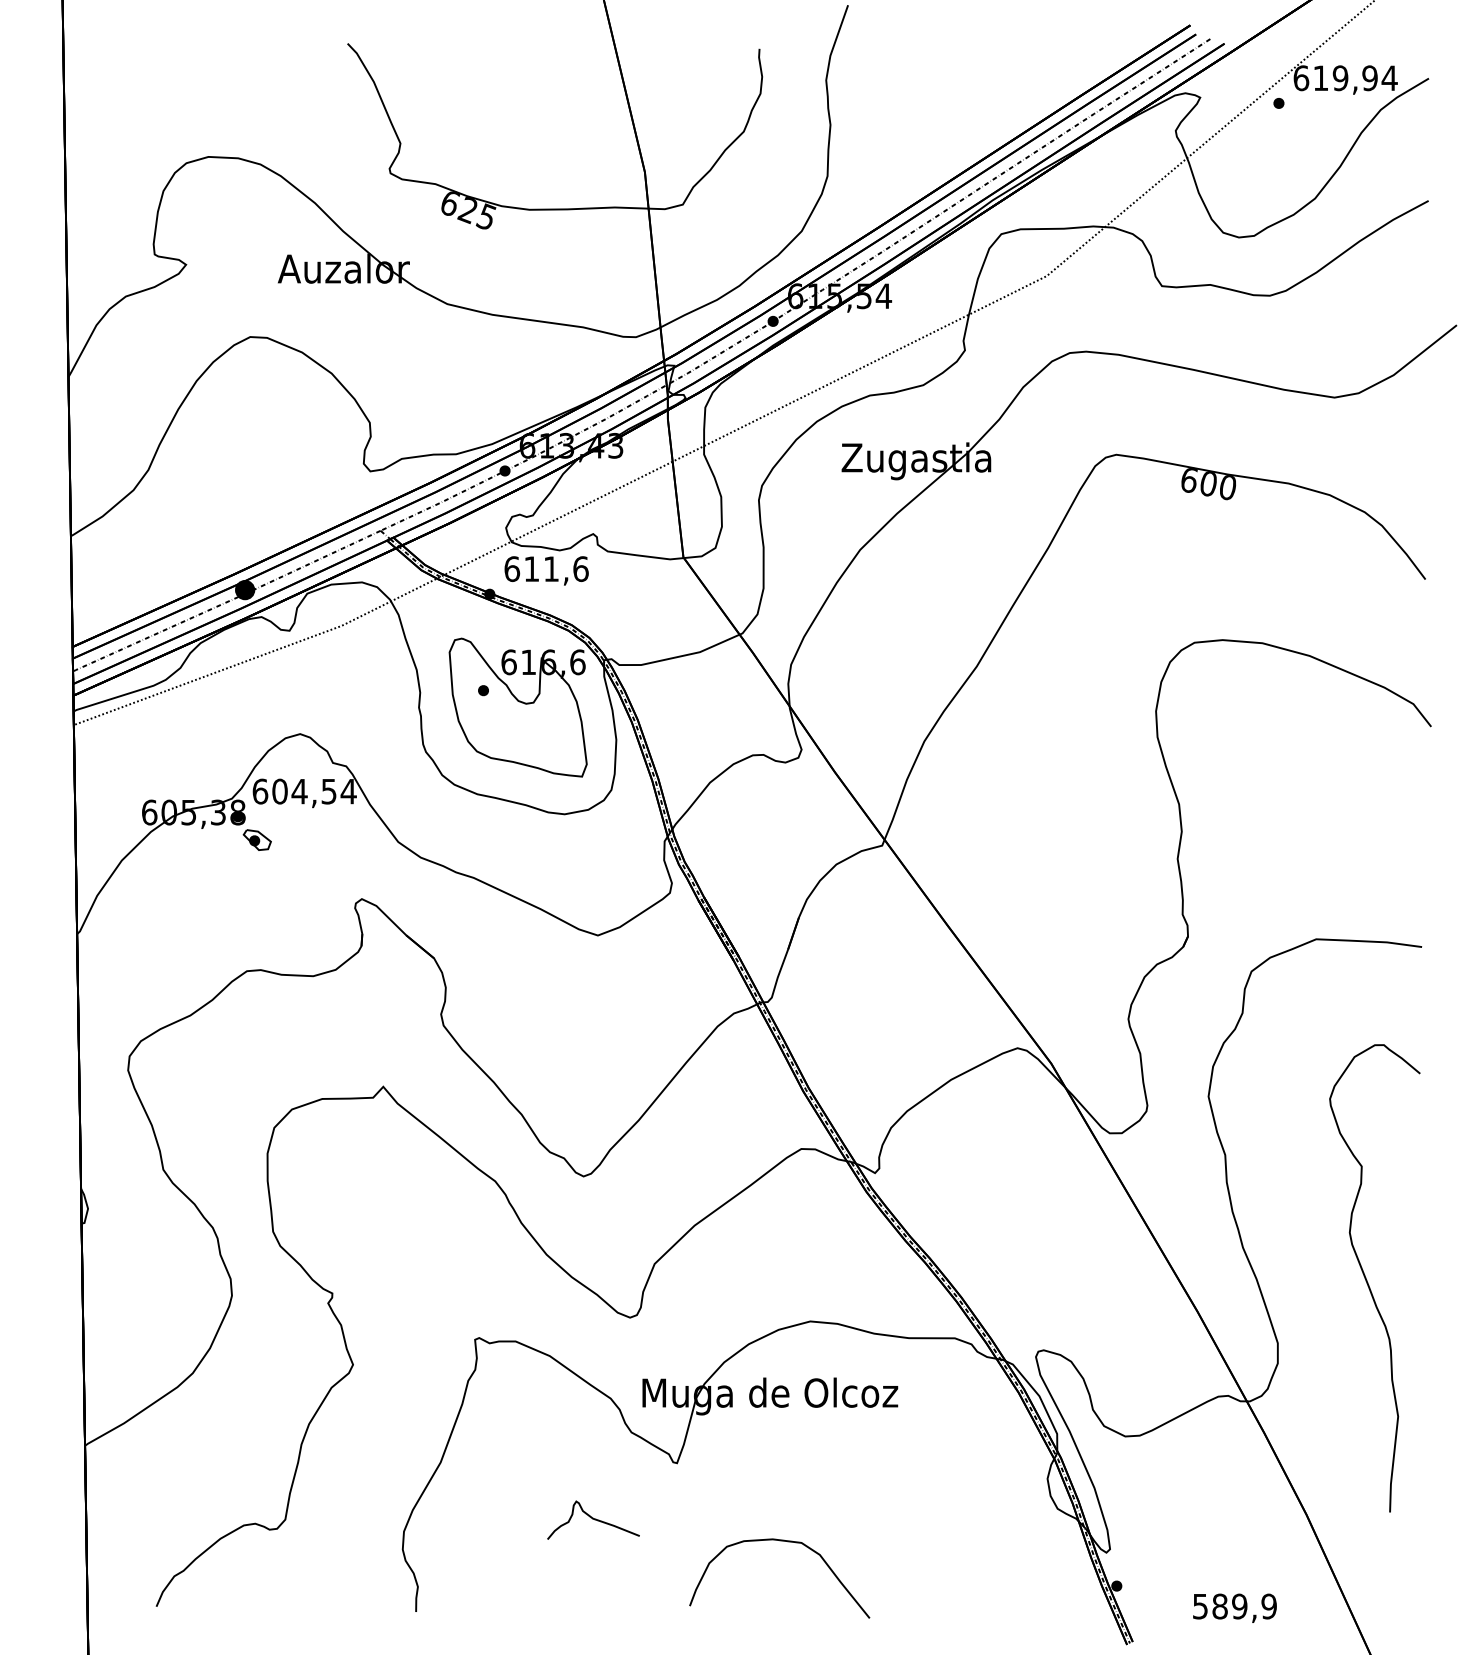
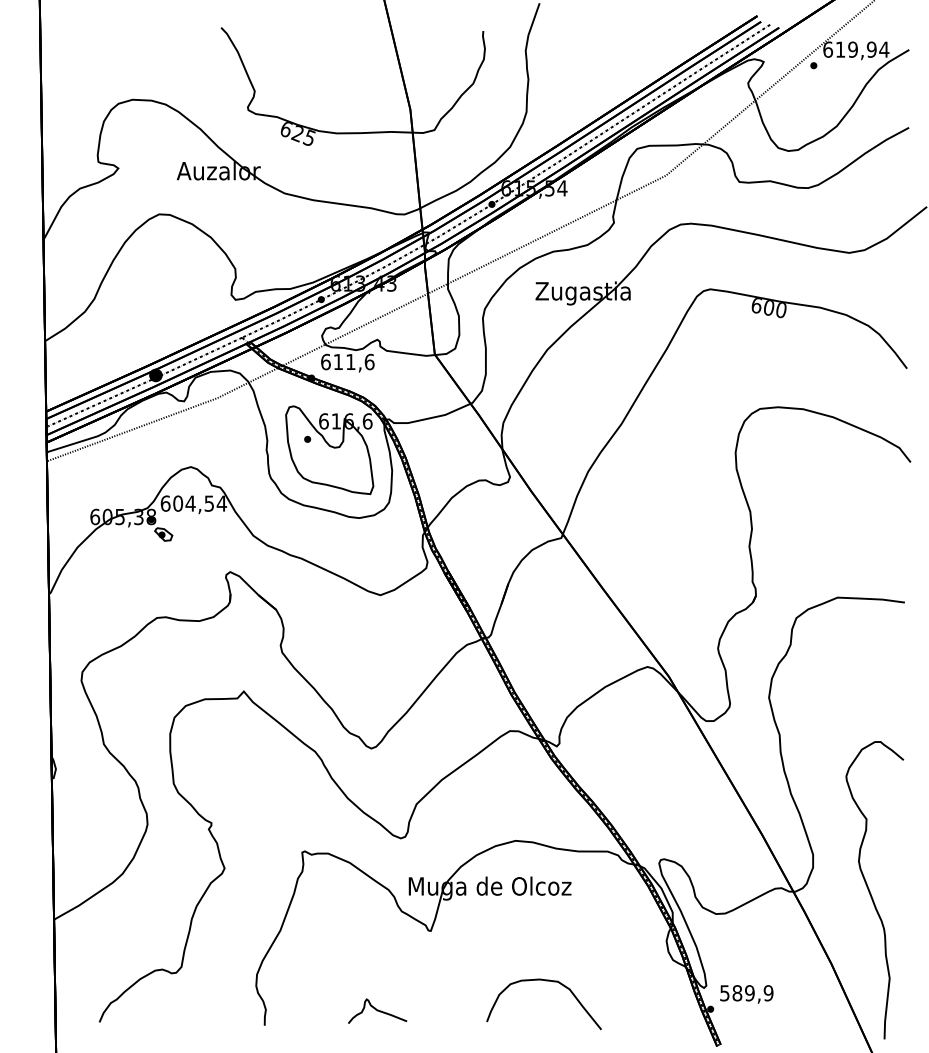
curve: (1367, 1280) -> (870, 891), moved
curve: (593, 1518) -> (377, 1010), moved
curve: (781, 1542) -> (545, 981), moved
text: (1234, 1608) -> (746, 994), moved

